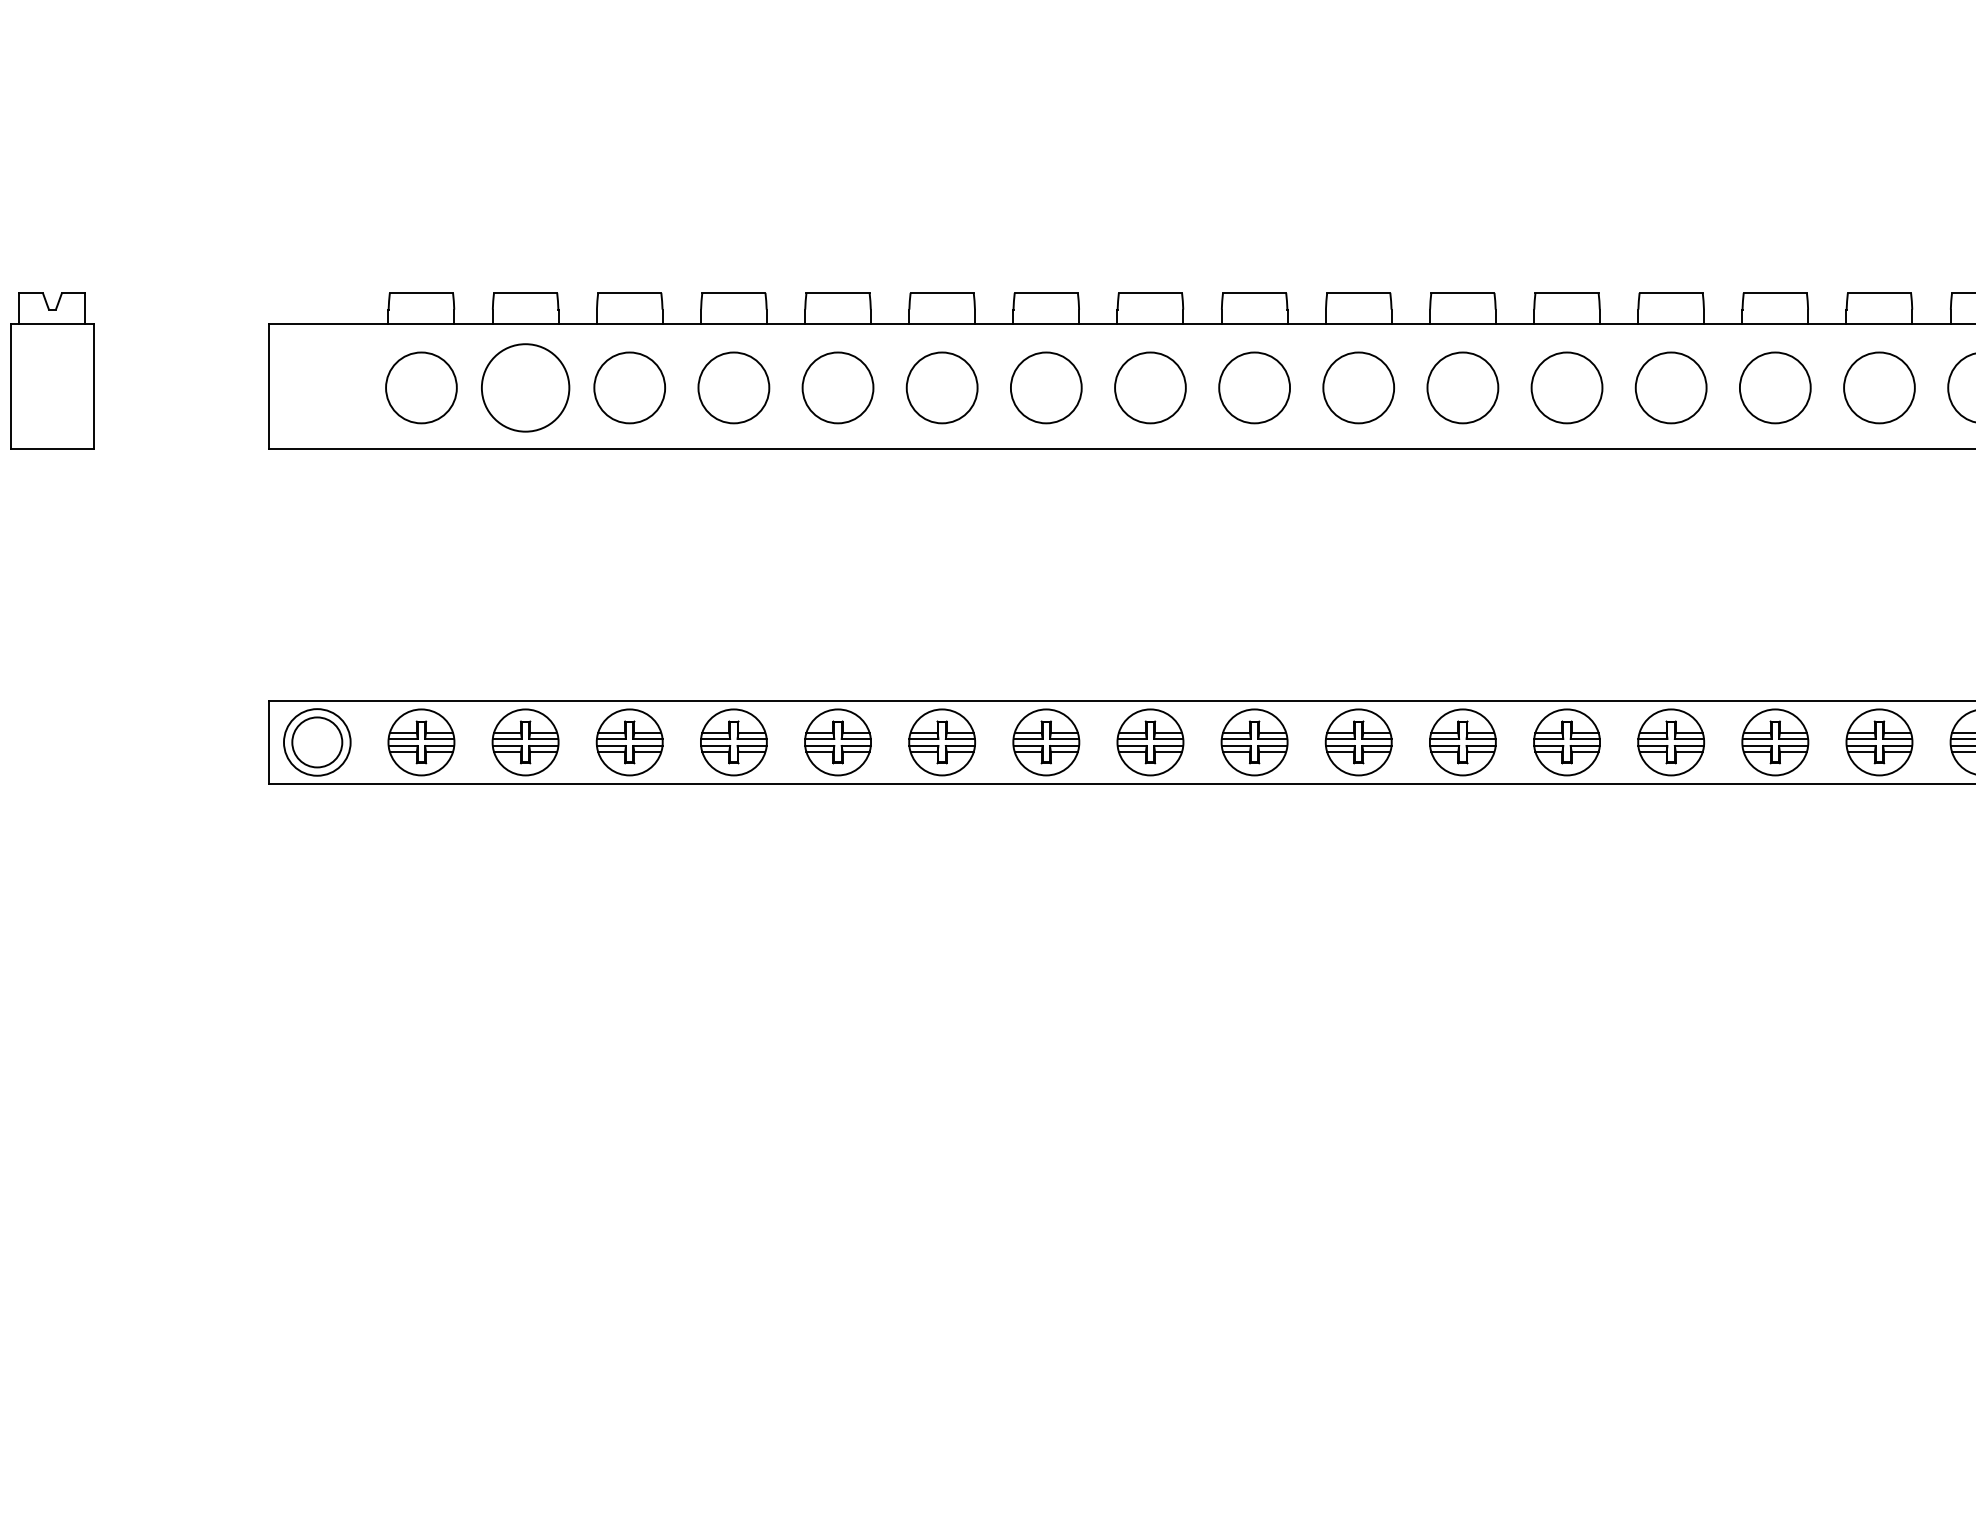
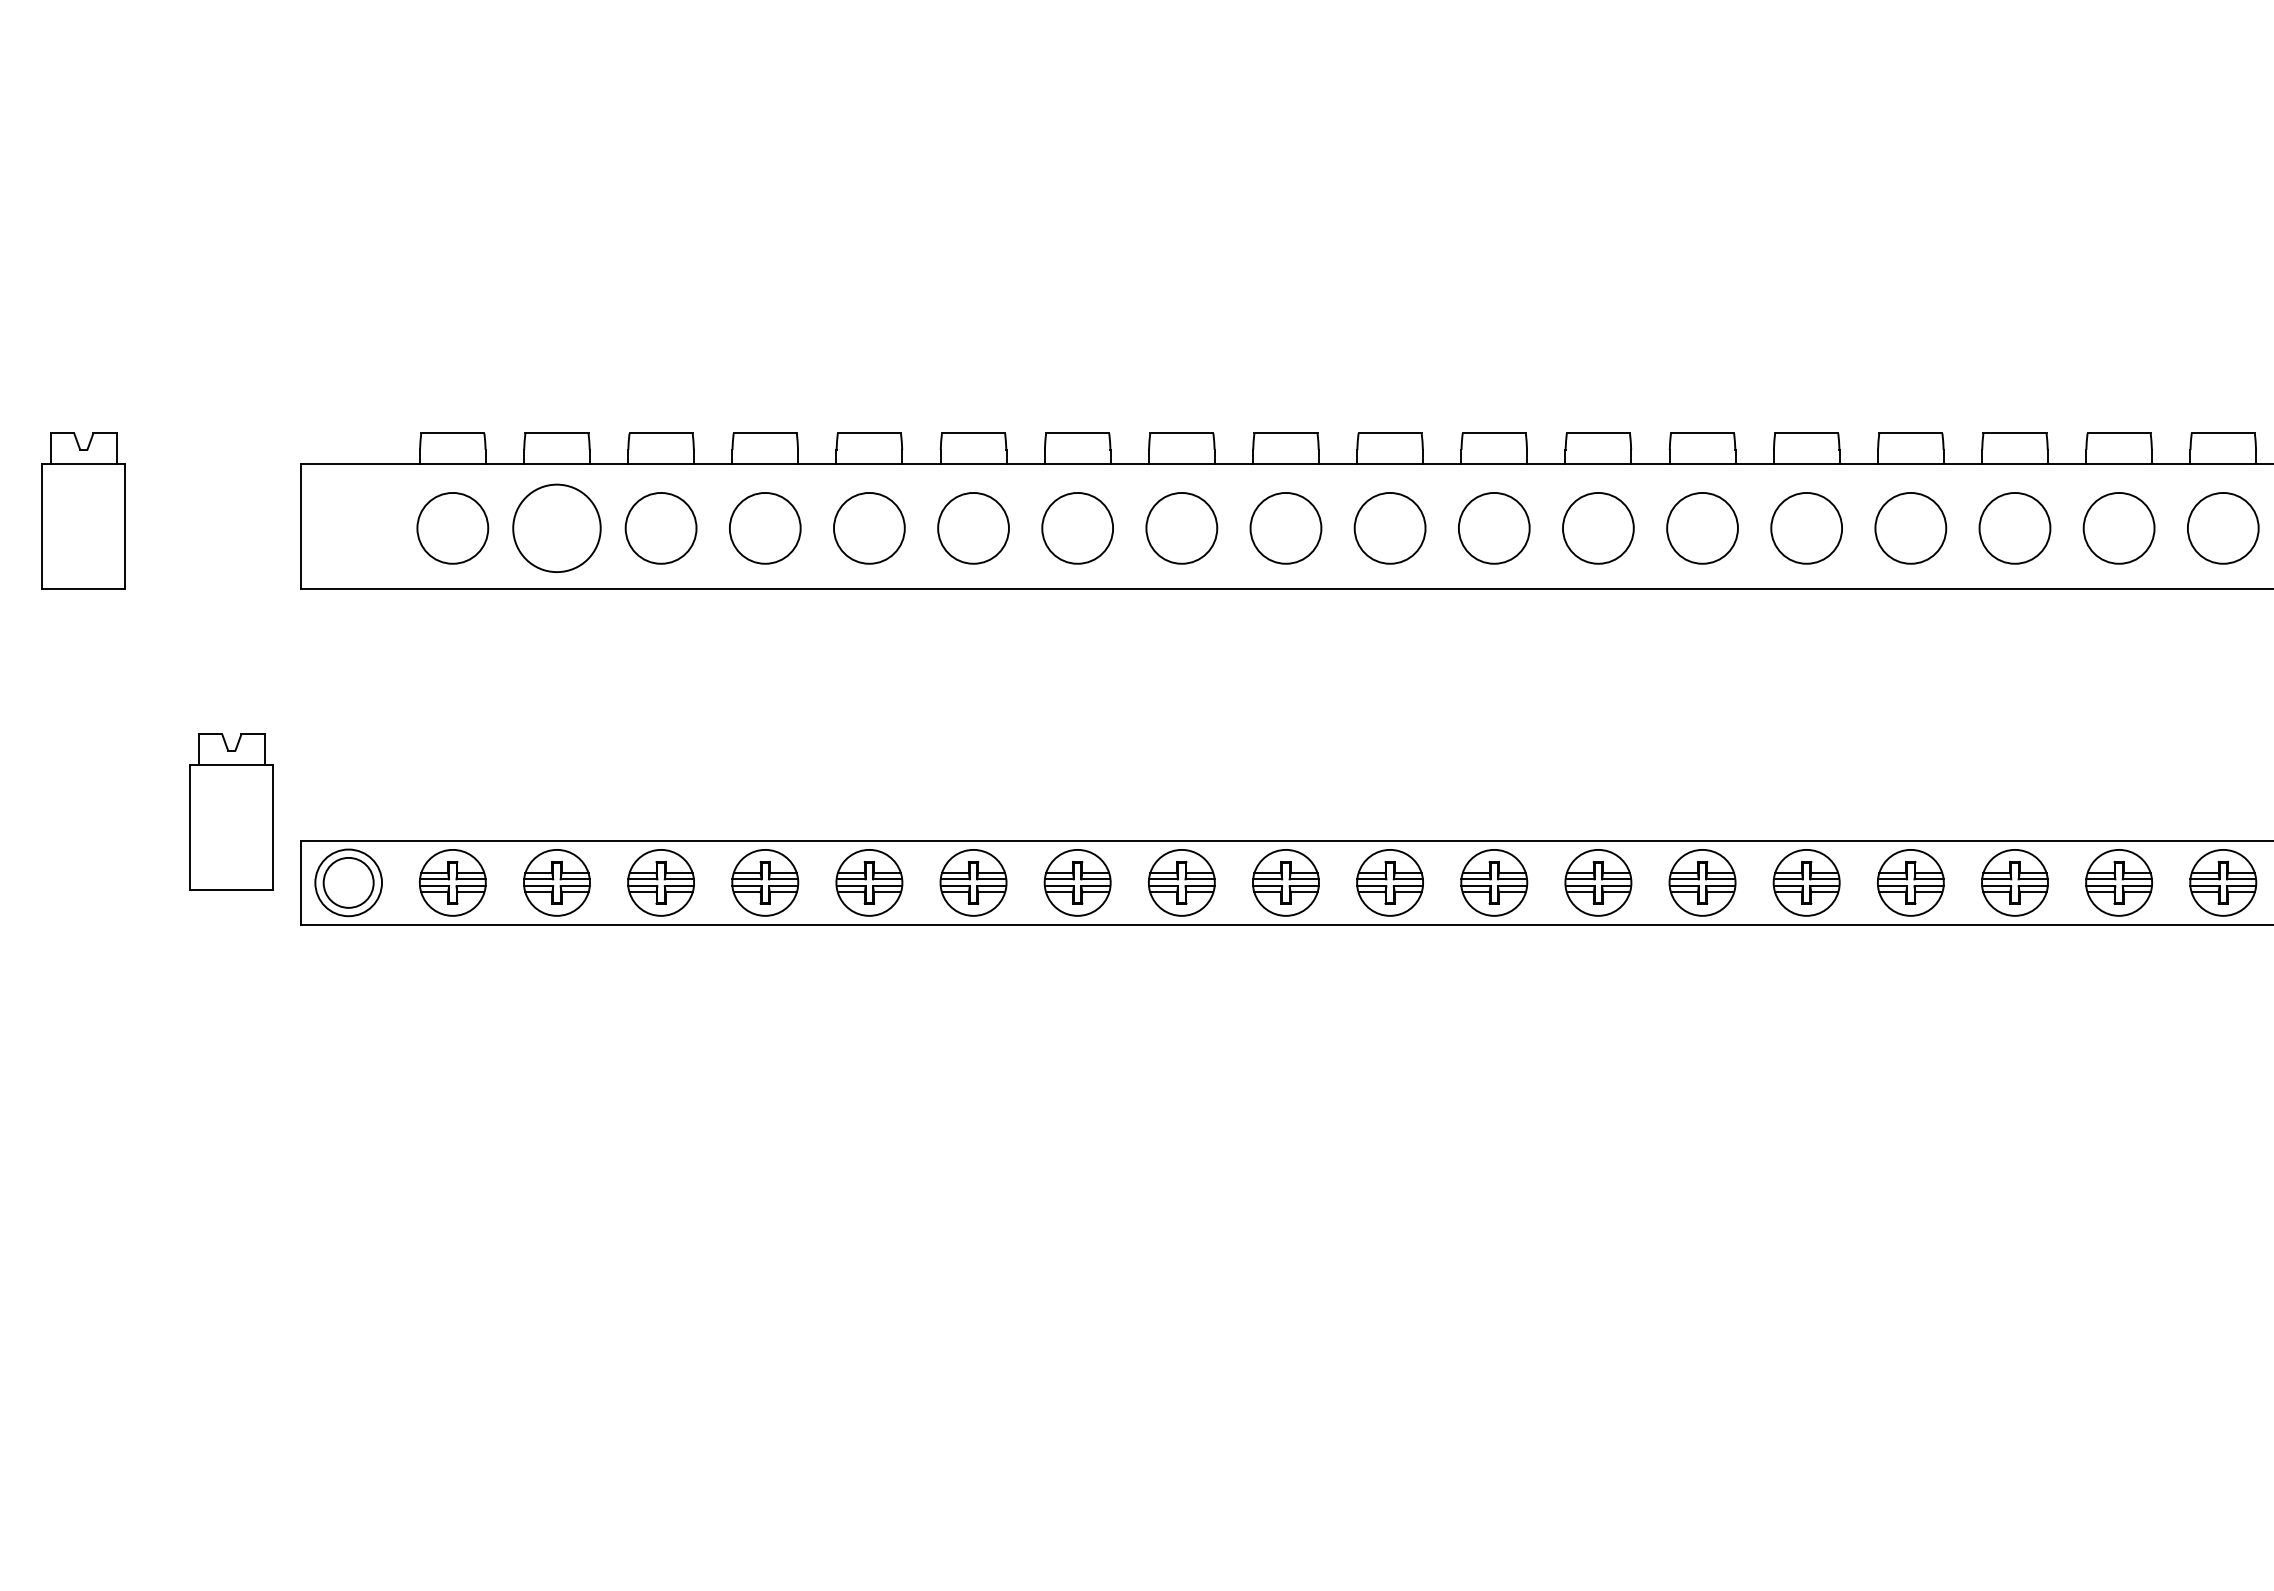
part: (200, 671) -> (231, 811), added

